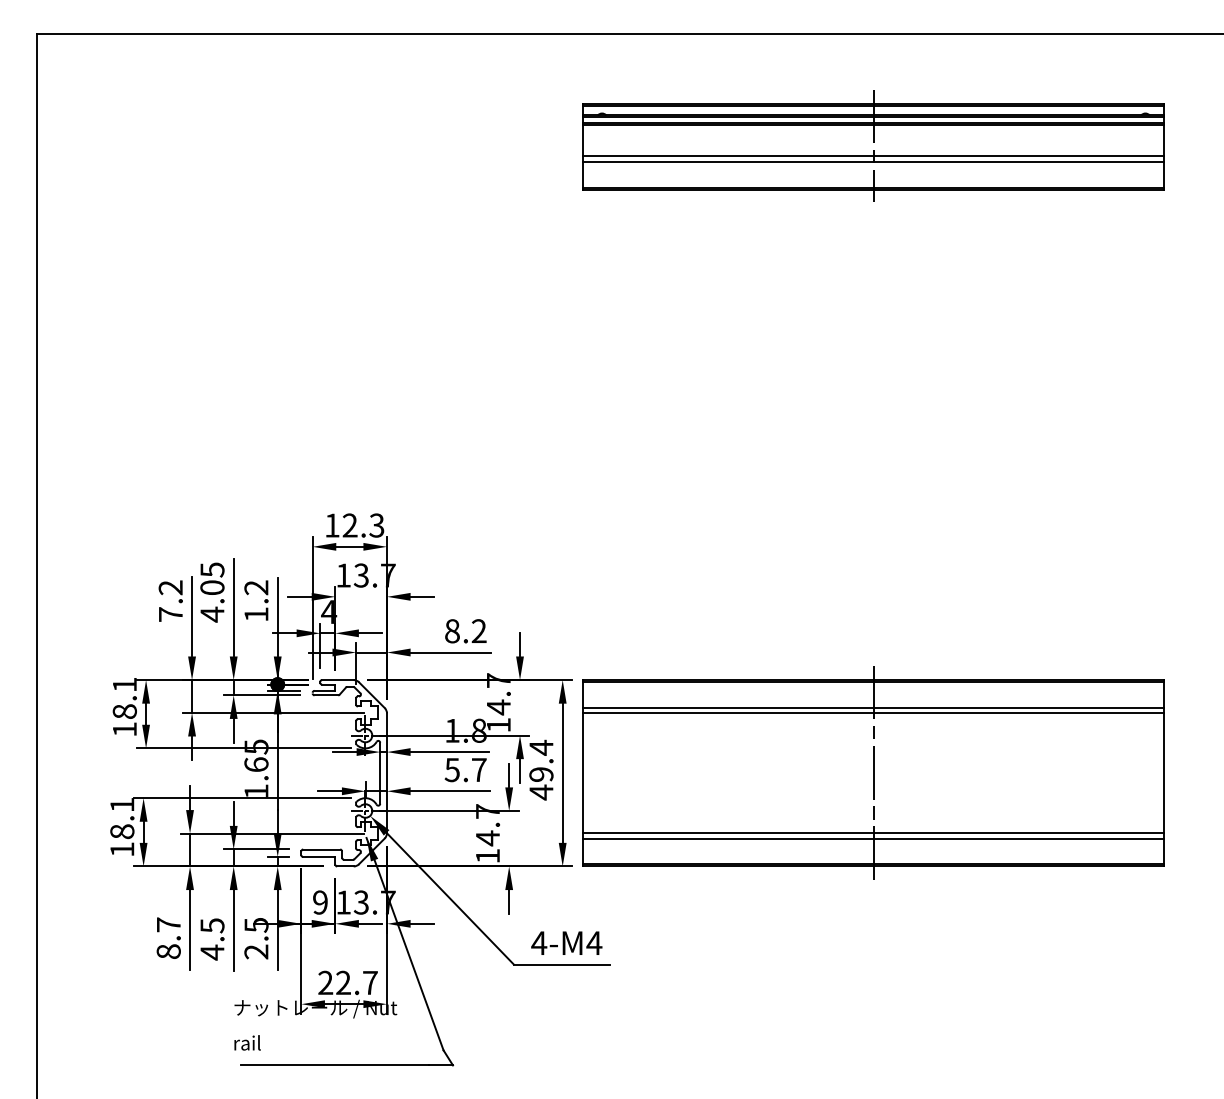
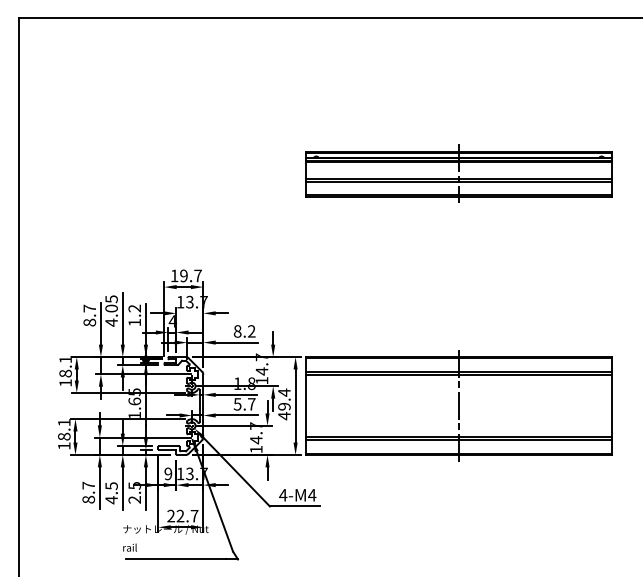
part: (872, 145) -> (458, 173), moved
text: (362, 524) -> (190, 275), 12.3 -> 19.7
text: (170, 600) -> (89, 315), 7.2 -> 8.7

